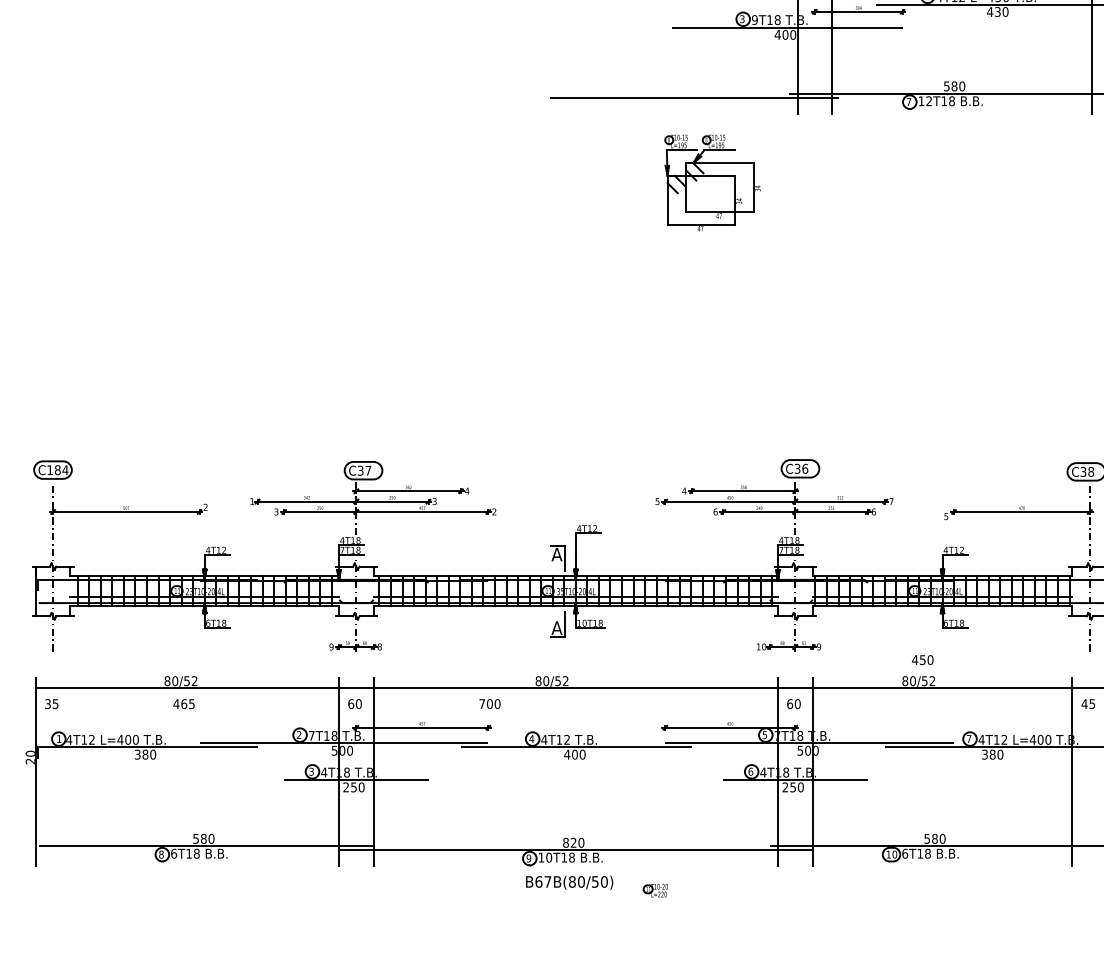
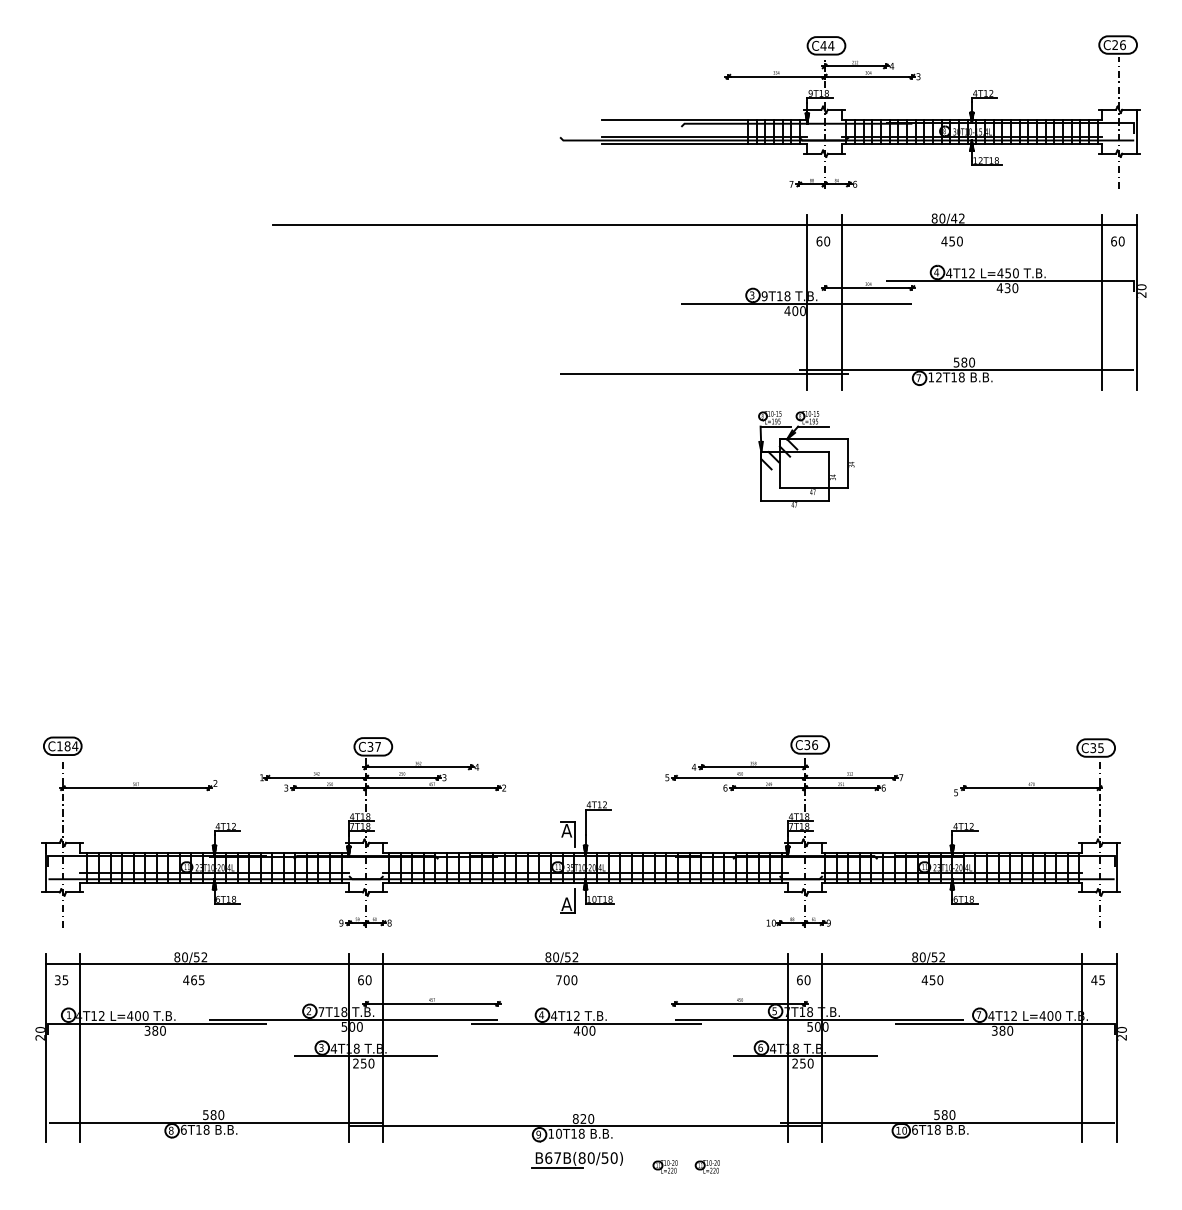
part: (712, 183) -> (806, 459), moved
text: (1090, 472) -> (1100, 748), C38 -> C35
text: (922, 660) -> (932, 980), moved
text: (489, 704) -> (566, 980), moved
line: (70, 772) -> (80, 1048), added
part: (696, 890) -> (706, 1166), added
line: (547, 892) -> (557, 1168), added

